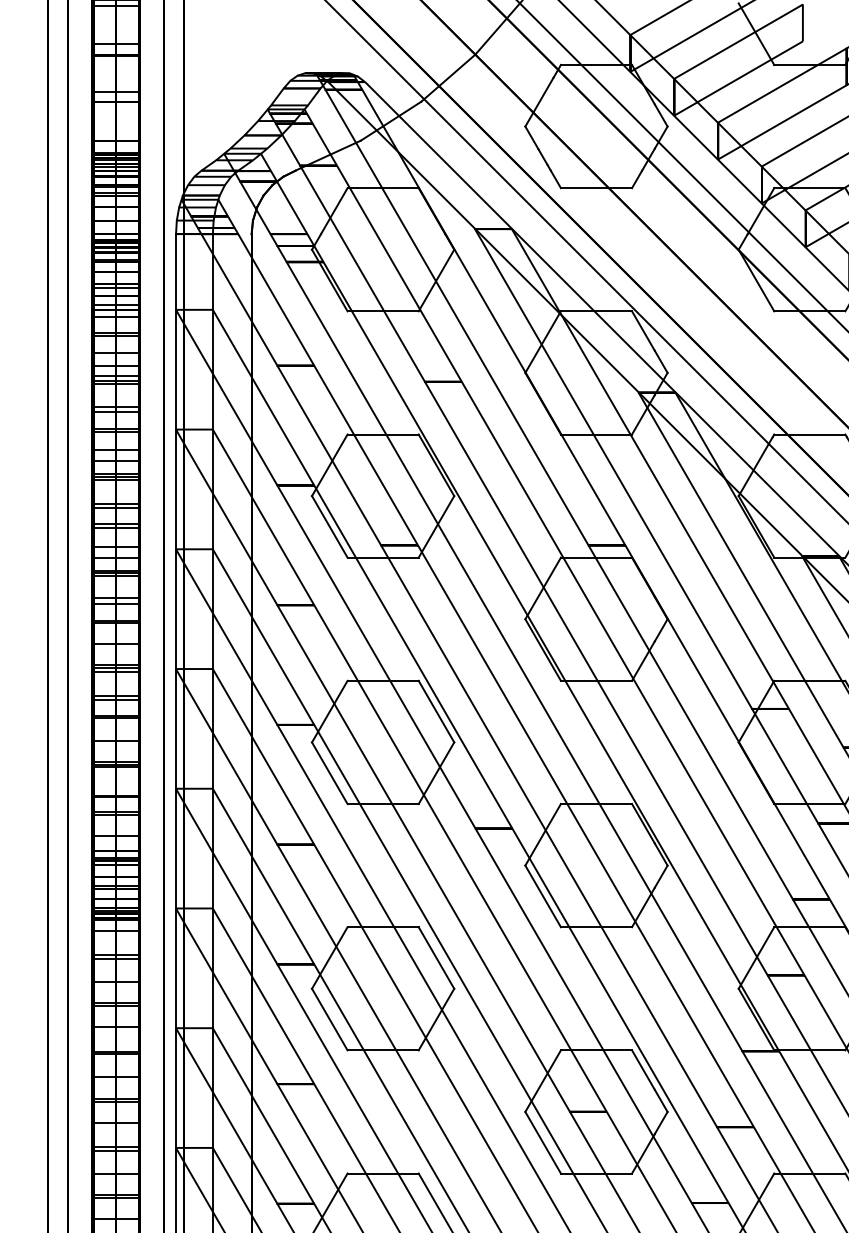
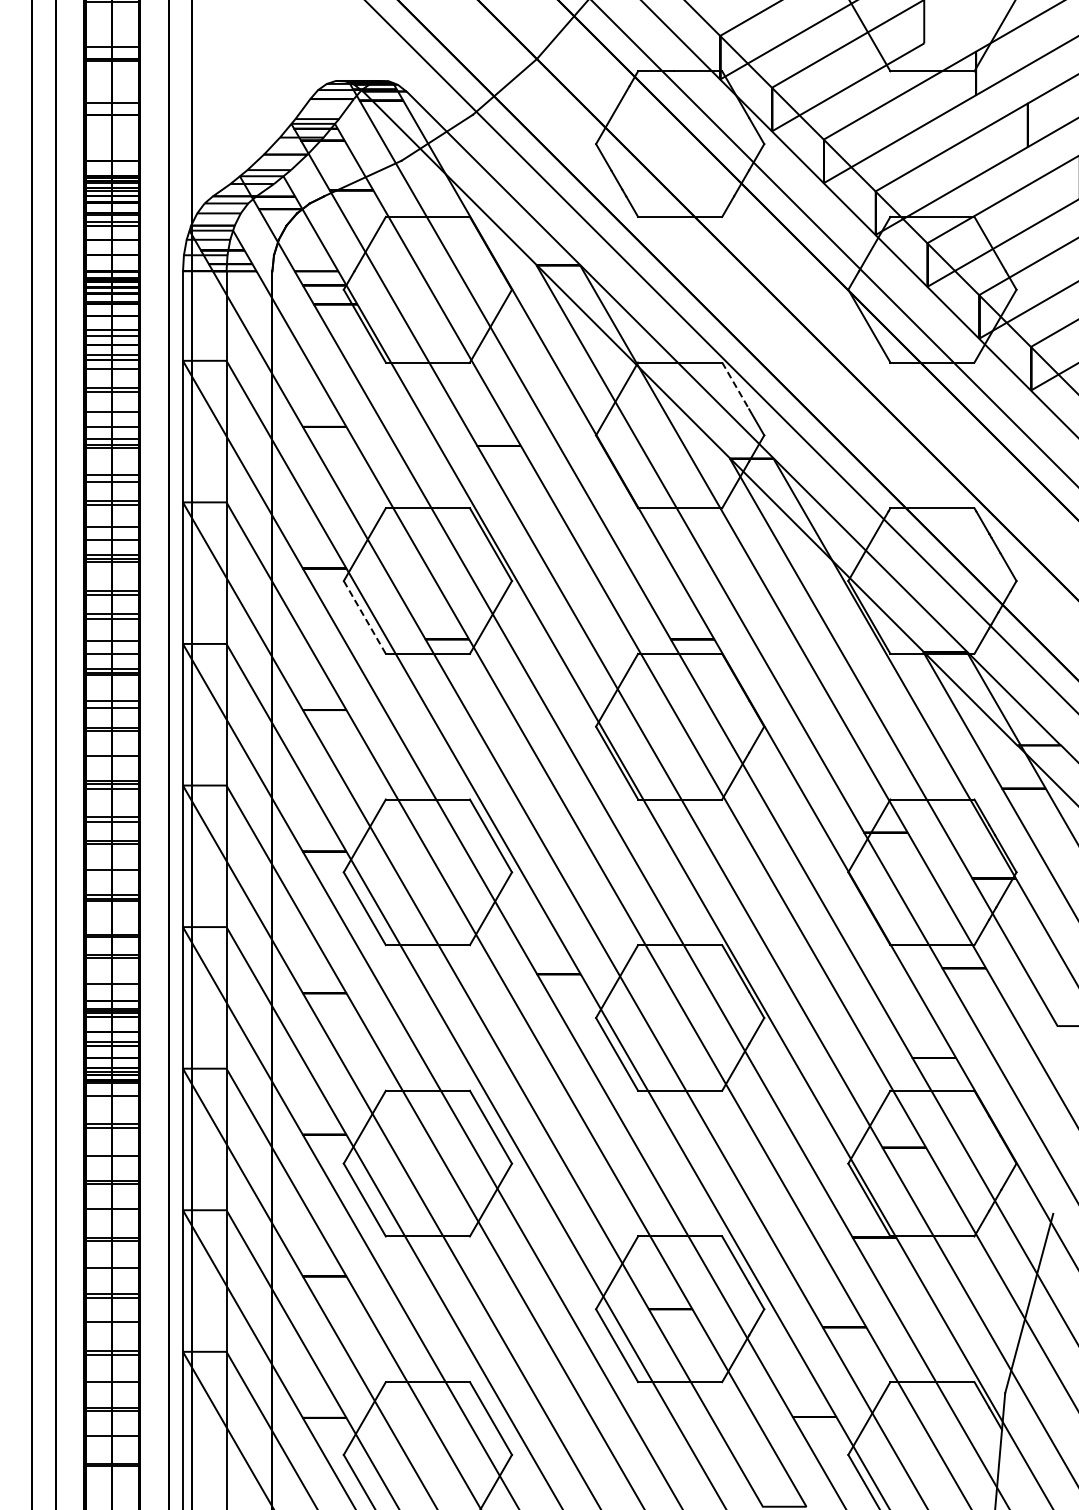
line: (643, 330) -> (735, 385), solid -> dashed
line: (330, 526) -> (365, 617), solid -> dashed

